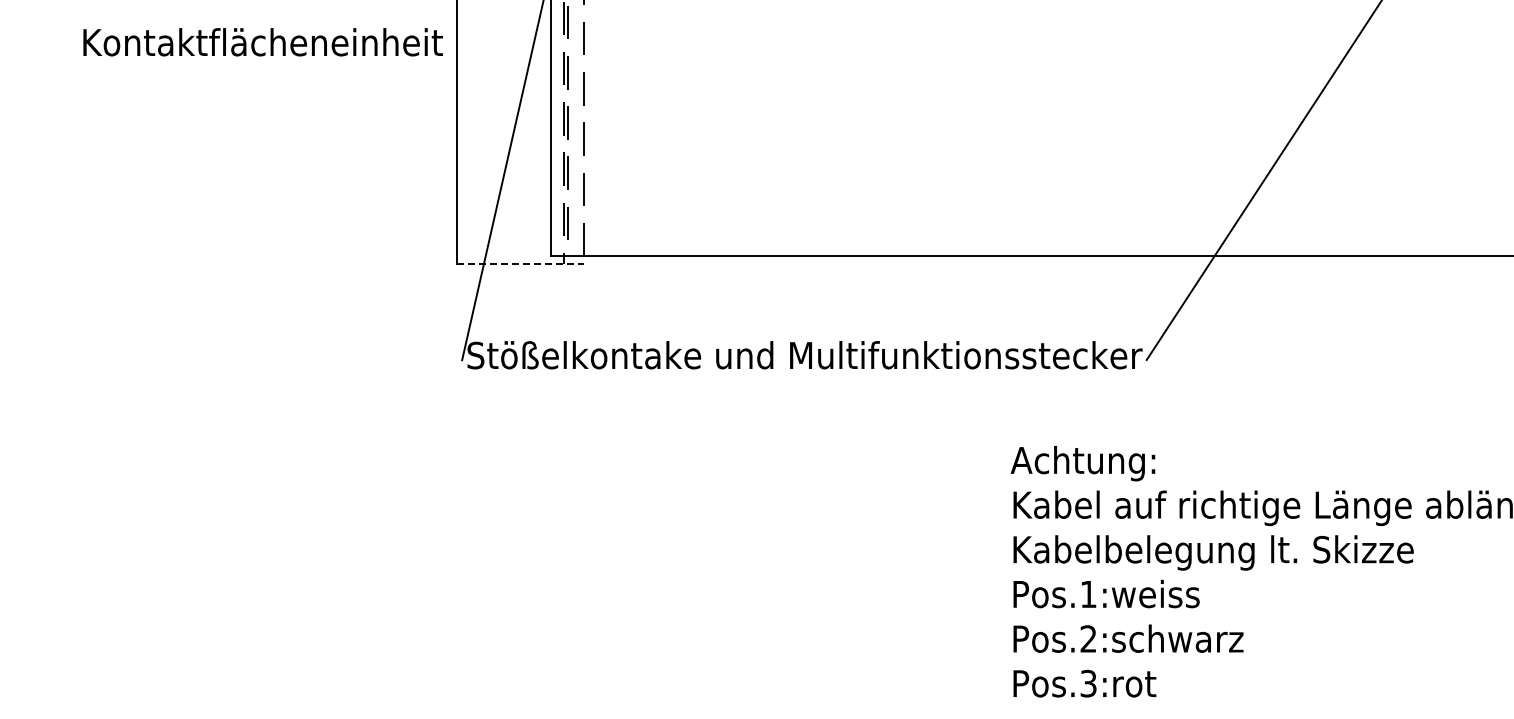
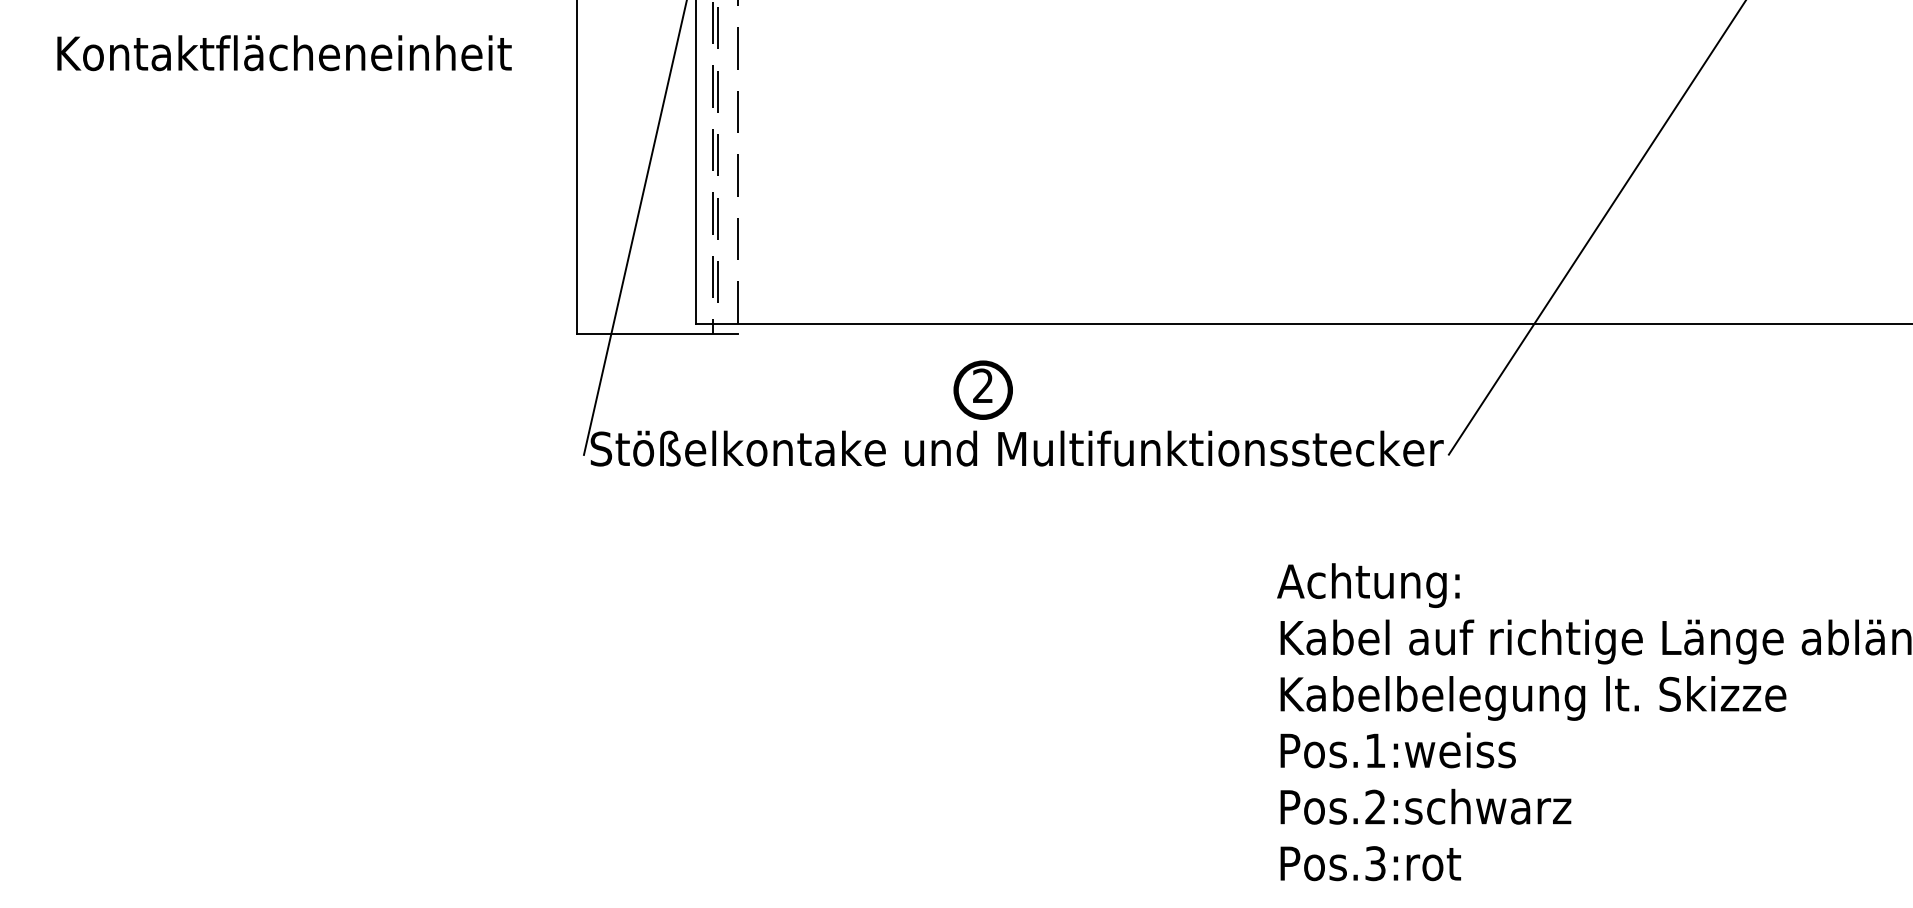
text: (262, 42) -> (283, 53), moved
line: (520, 264) -> (657, 333), dashed -> solid
part: (777, 308) -> (982, 389), added

